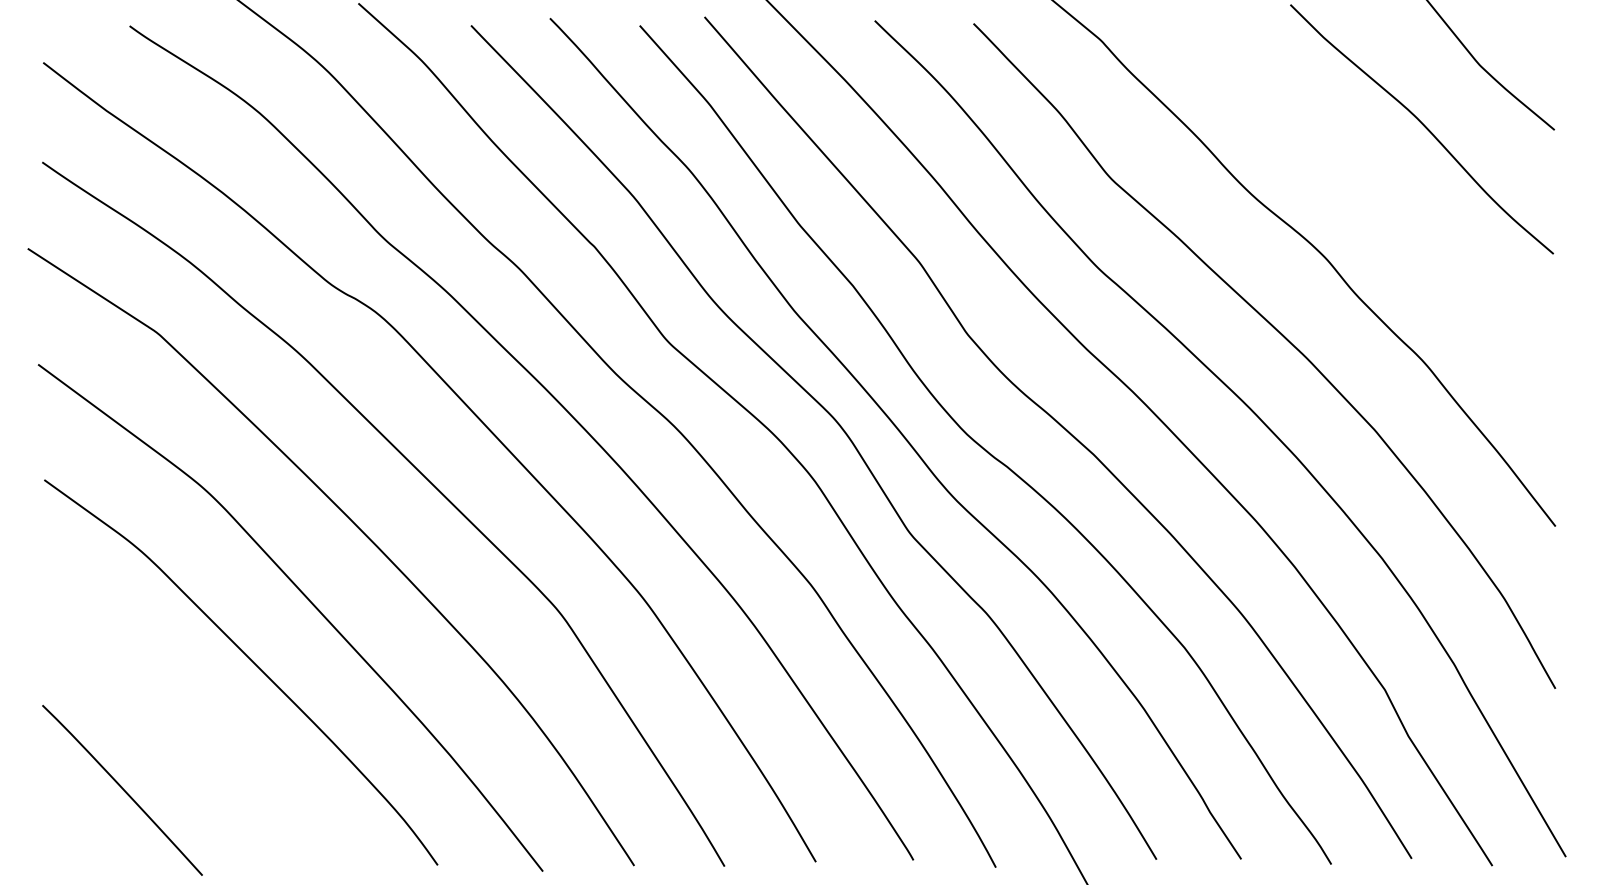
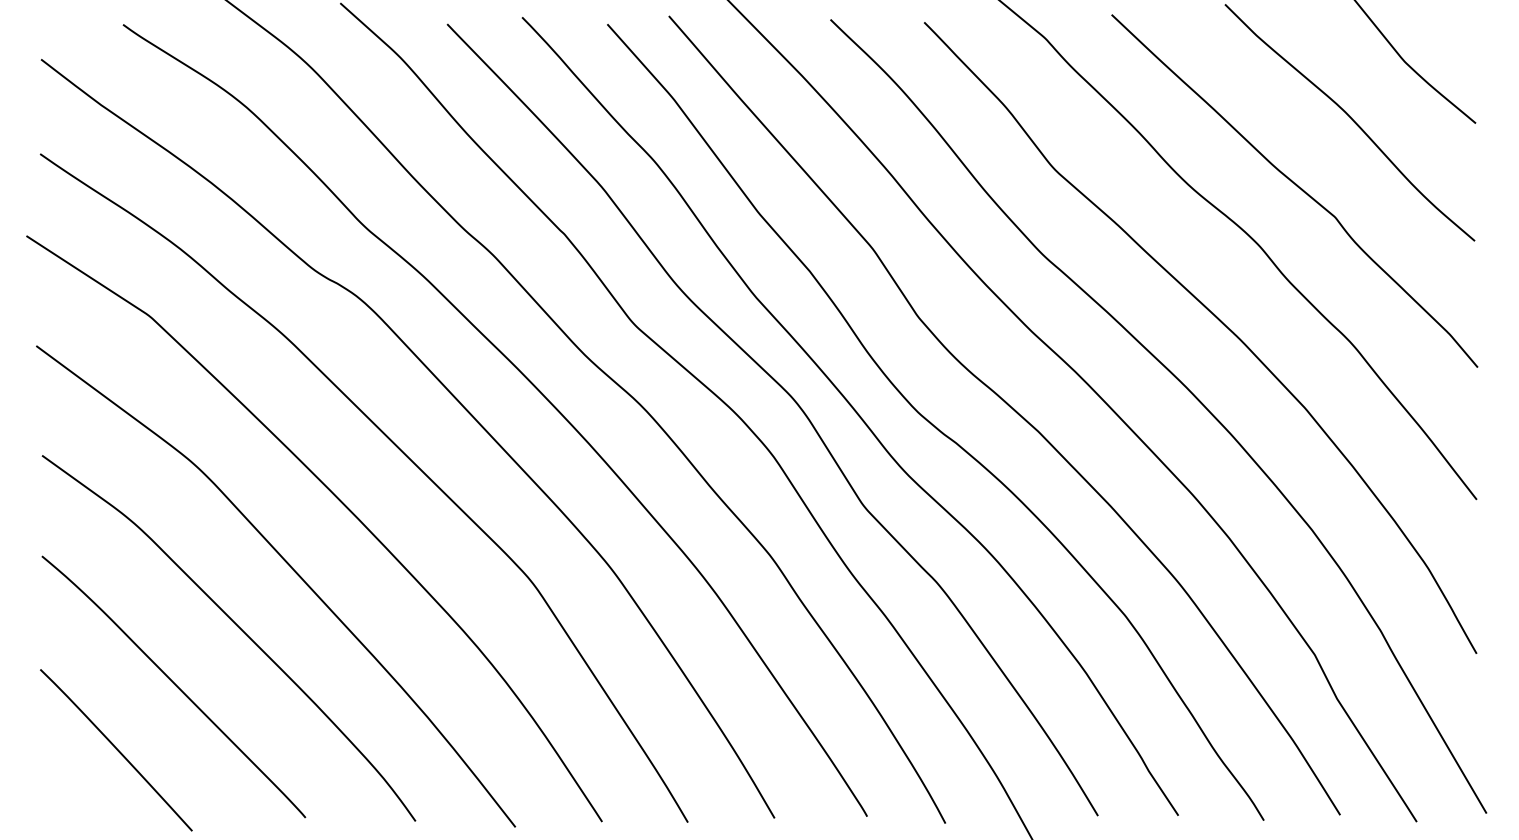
curve: (1366, 197) -> (1297, 187), added
curve: (183, 722) -> (174, 685), added

